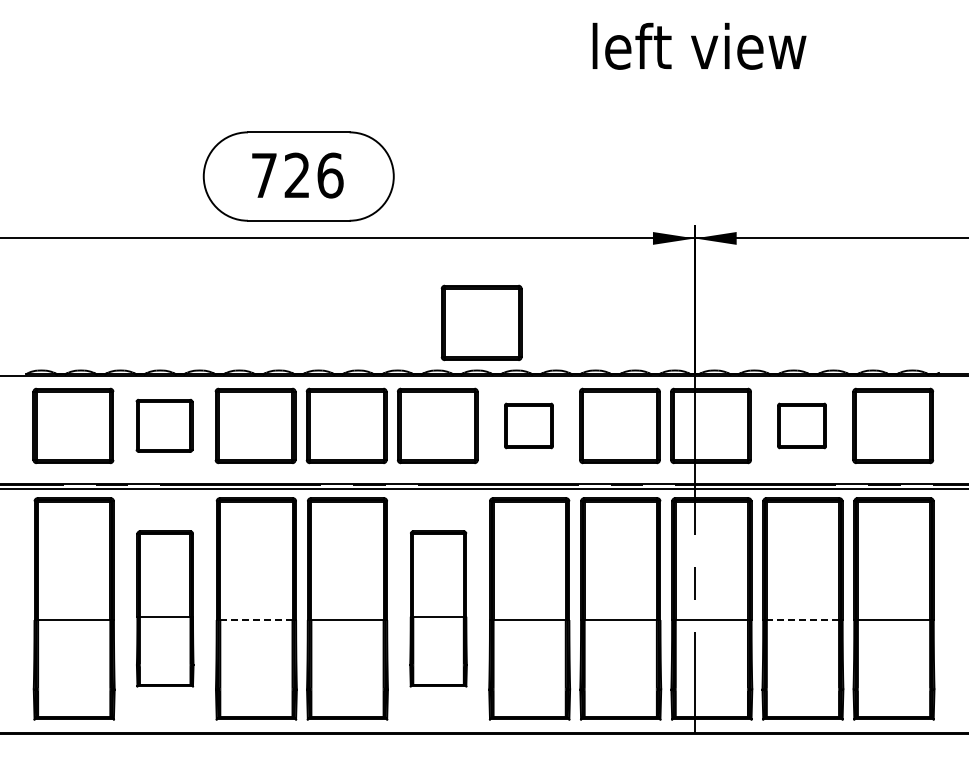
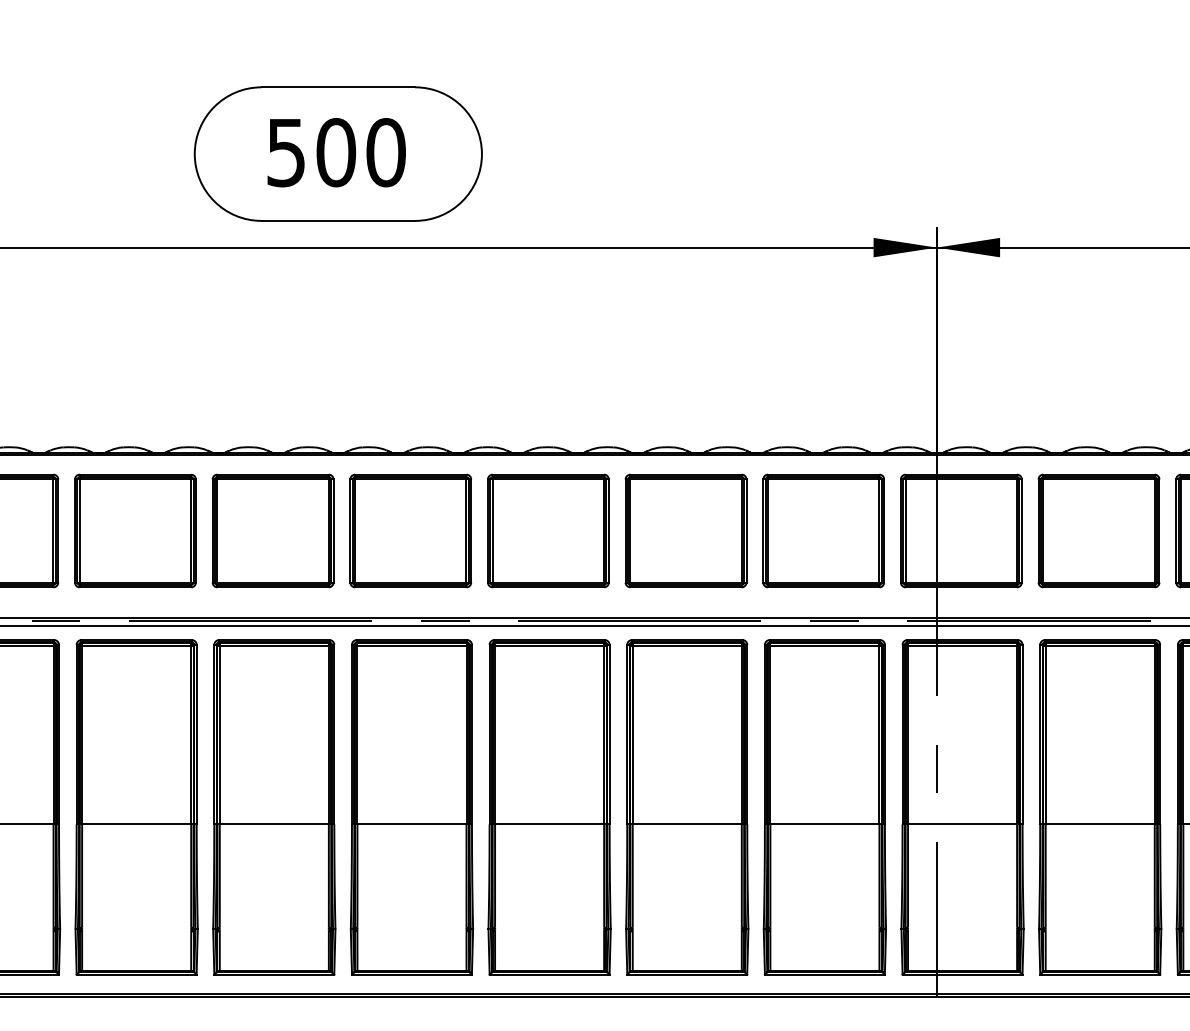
text: (297, 175) -> (336, 152), 726 -> 500
part: (481, 322) -> (614, 374), removed
part: (164, 425) -> (135, 530), size x1.43
part: (528, 425) -> (685, 530), size x1.67
part: (801, 425) -> (1098, 530), size x1.67
part: (164, 608) -> (135, 806), size x1.43
part: (438, 608) -> (549, 806), size x1.43
line: (255, 620) -> (272, 824), dashed -> solid
line: (802, 620) -> (1099, 824), dashed -> solid

